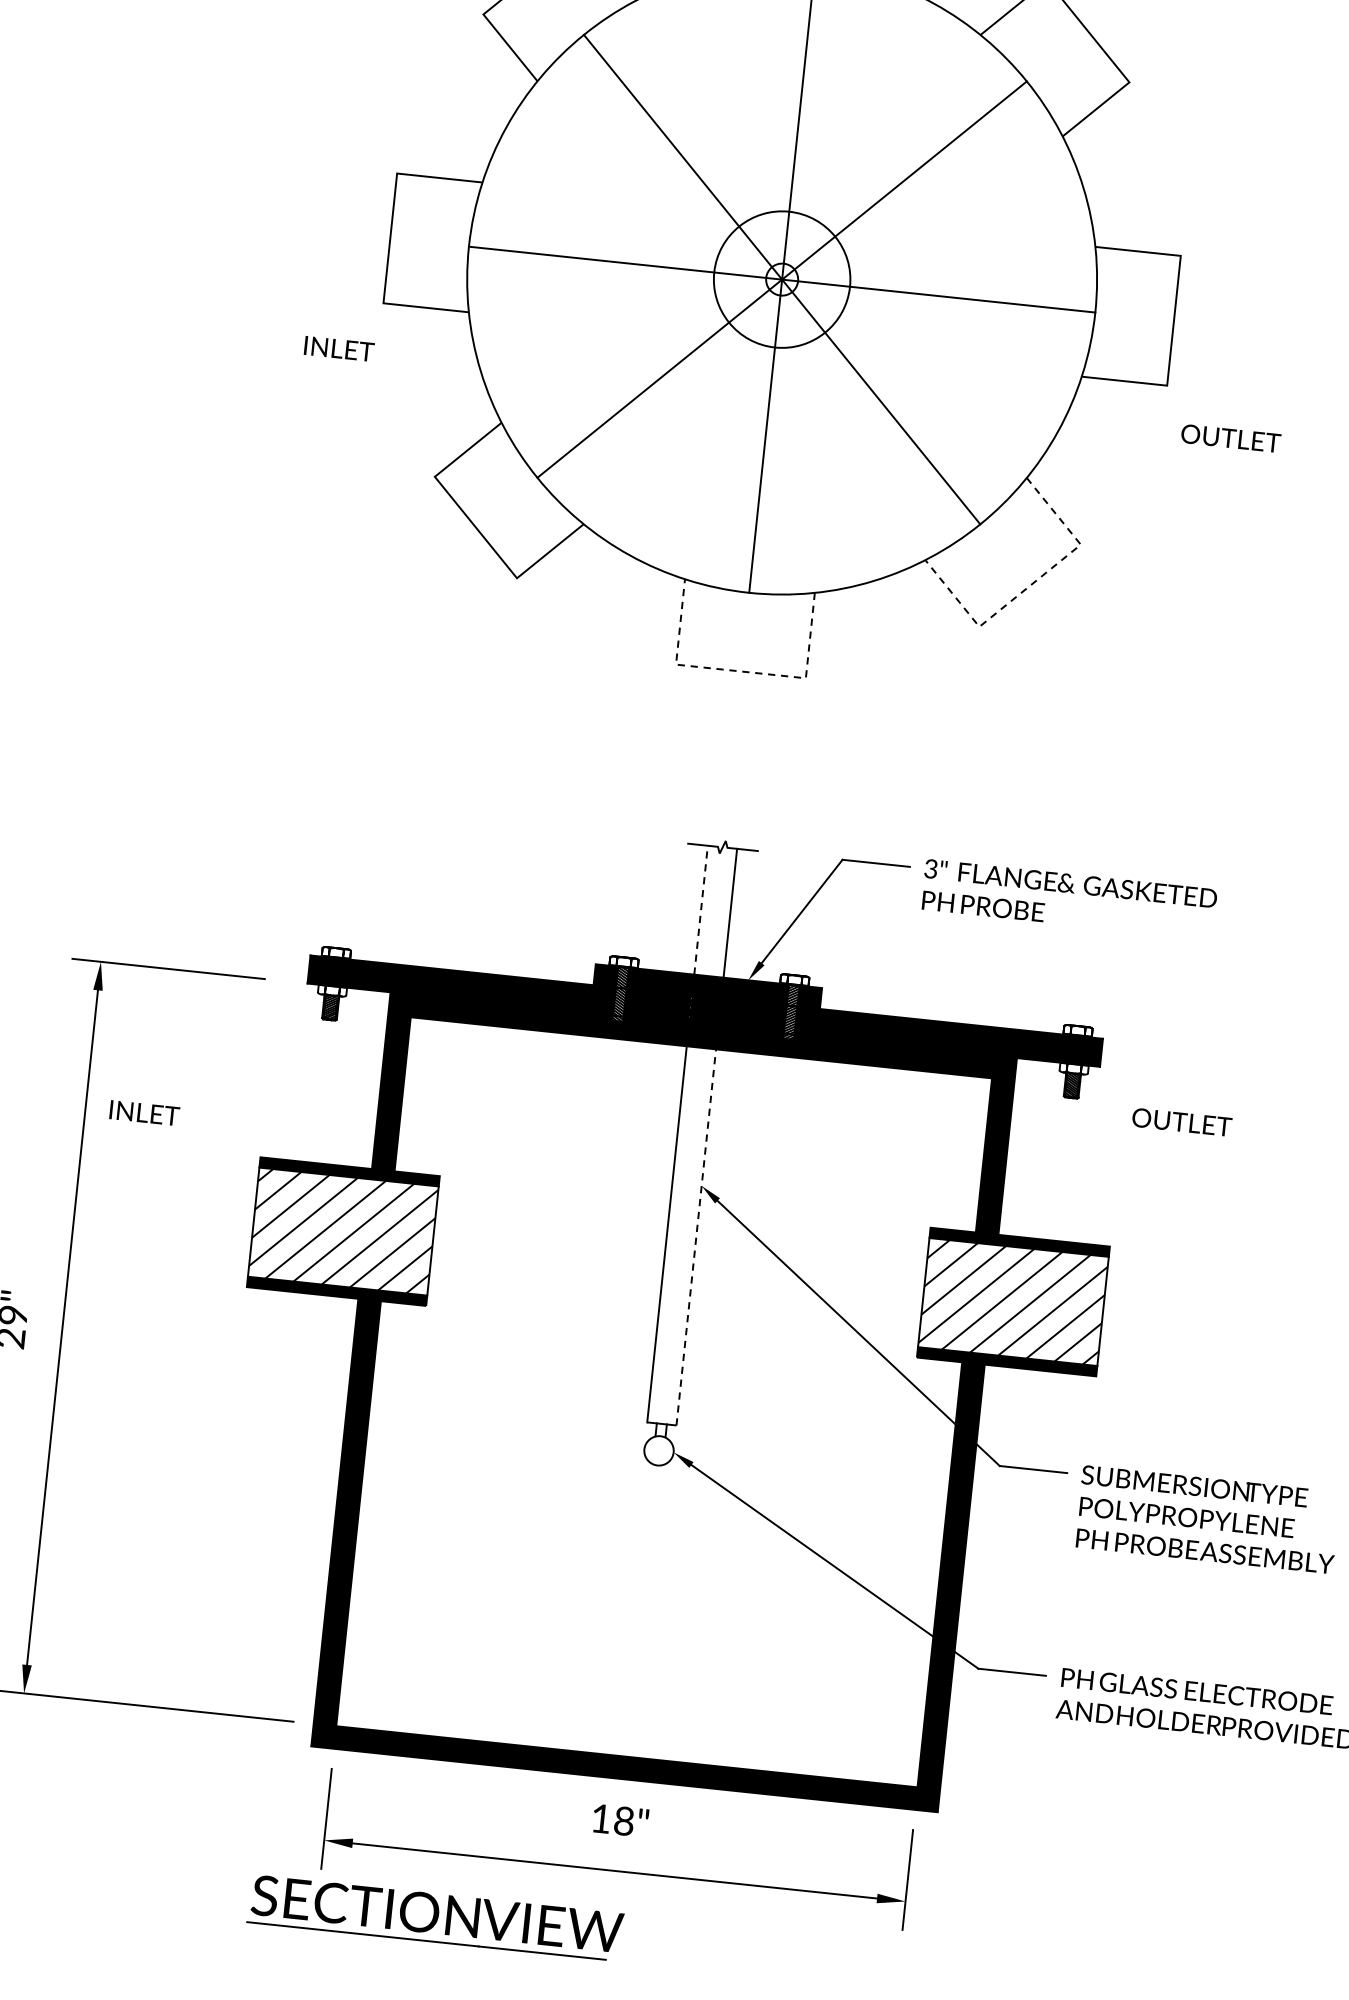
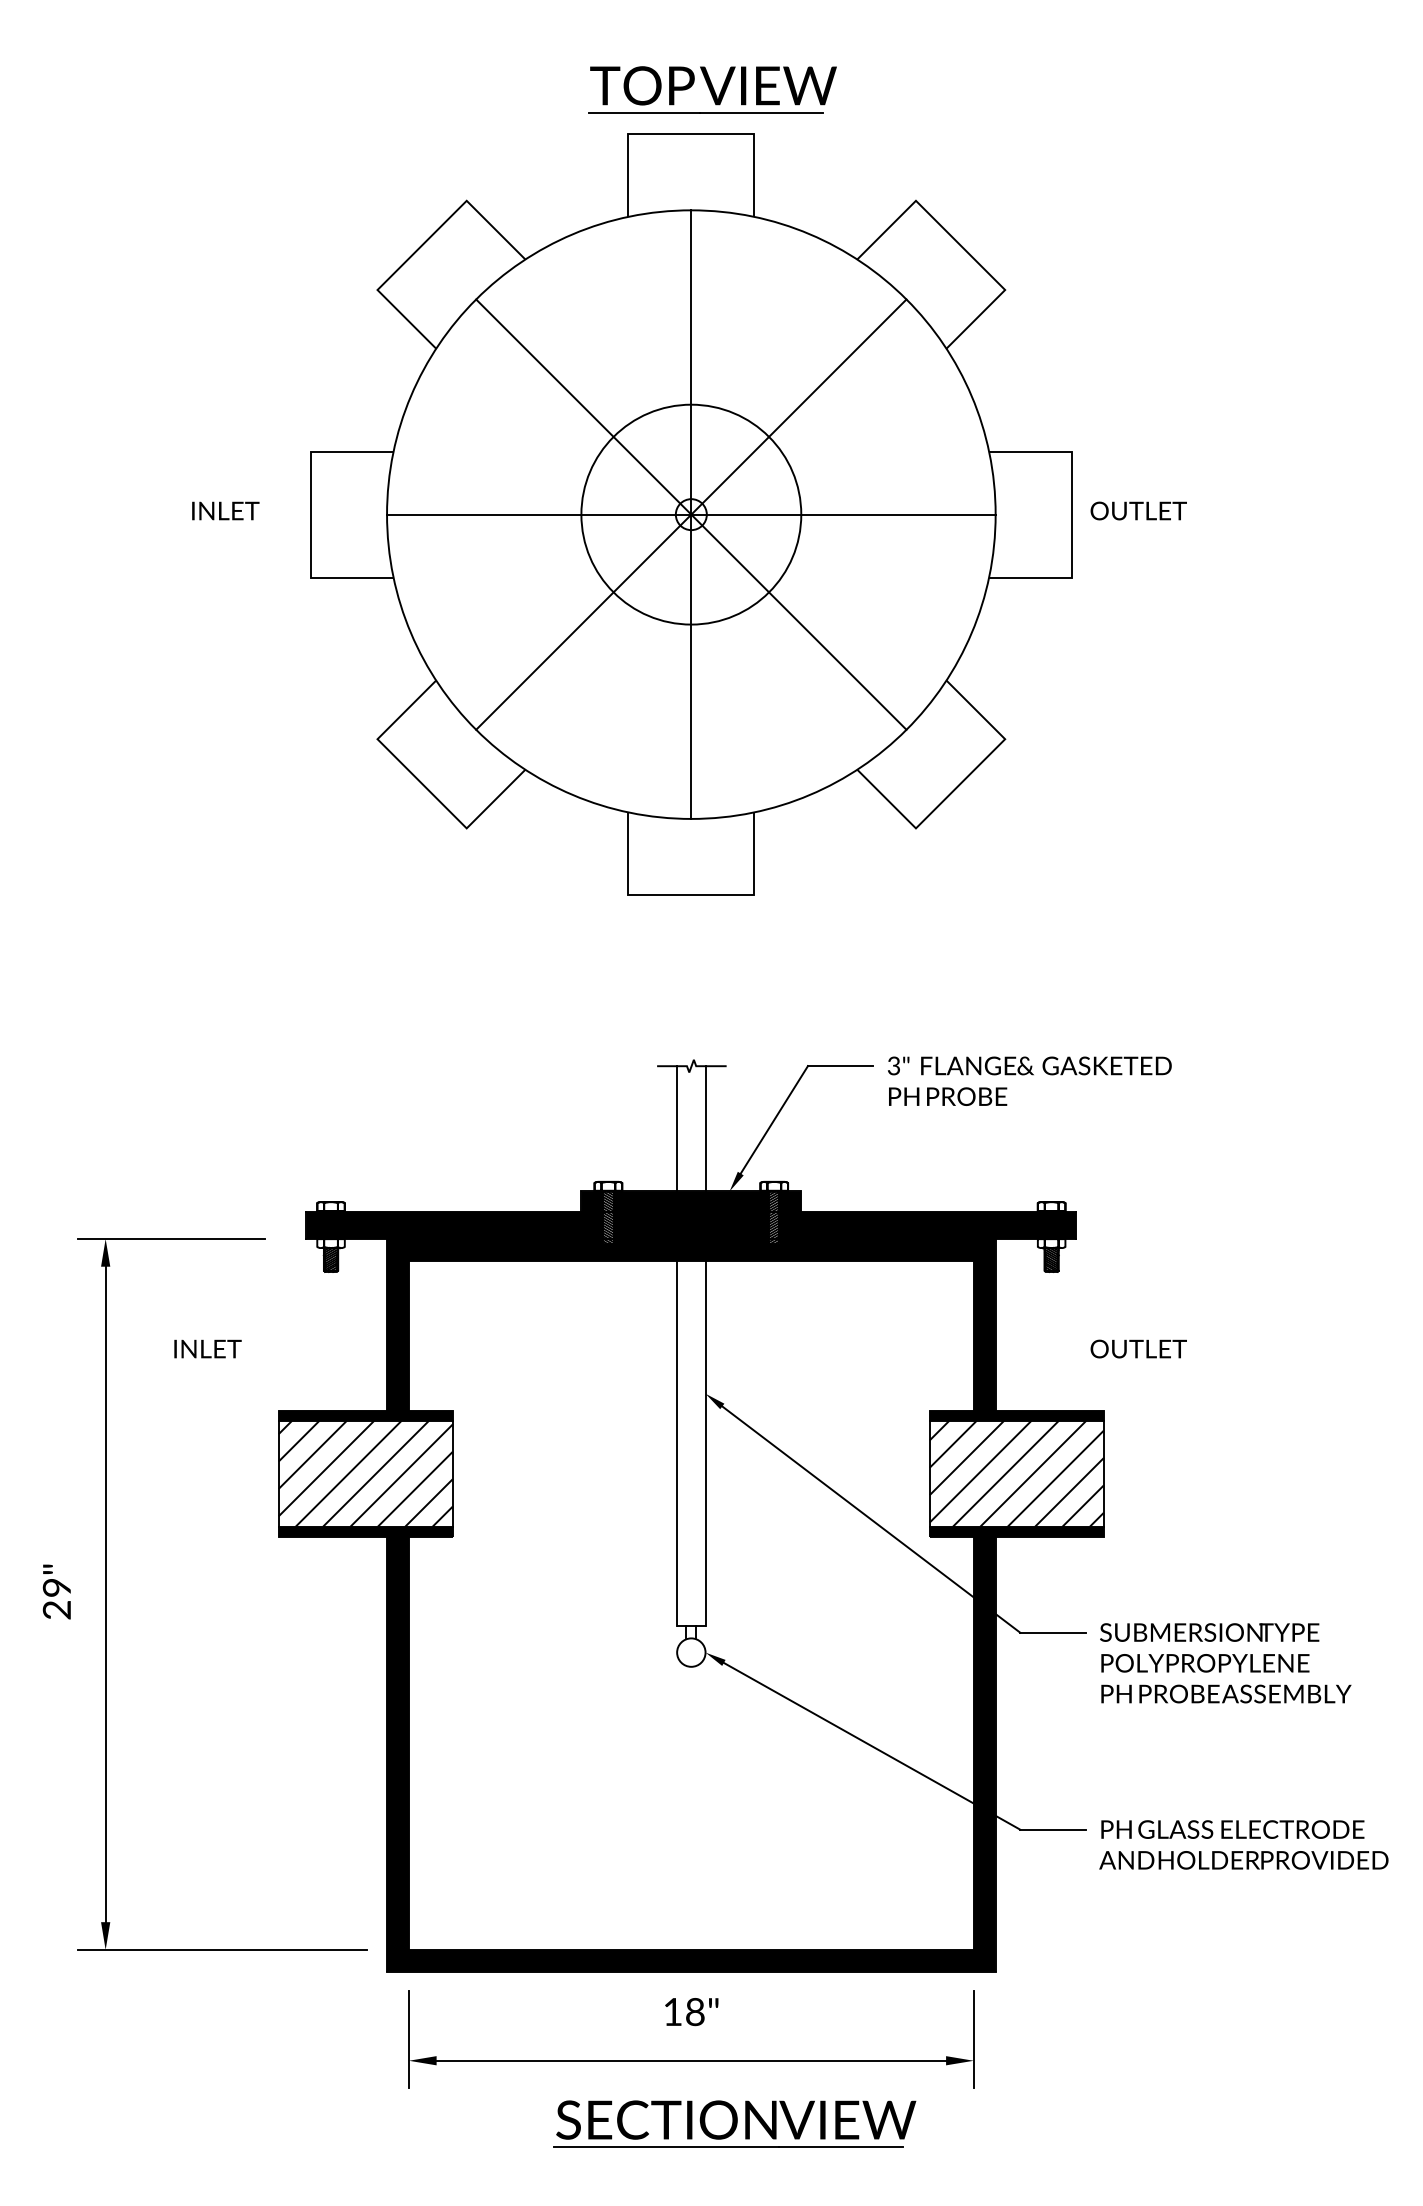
circle: (782, 279) -> (691, 514), size x1.67
text: (339, 348) -> (225, 510), moved
text: (1230, 437) -> (1138, 510), moved
line: (1029, 586) -> (960, 784), dashed -> solid
line: (740, 671) -> (690, 895), dashed -> solid
line: (701, 909) -> (677, 1128), dashed -> solid
text: (144, 1112) -> (207, 1348), moved
text: (1181, 1121) -> (1138, 1348), moved
line: (696, 1237) -> (705, 1443), dashed -> solid
part: (435, 1917) -> (734, 2123), moved

